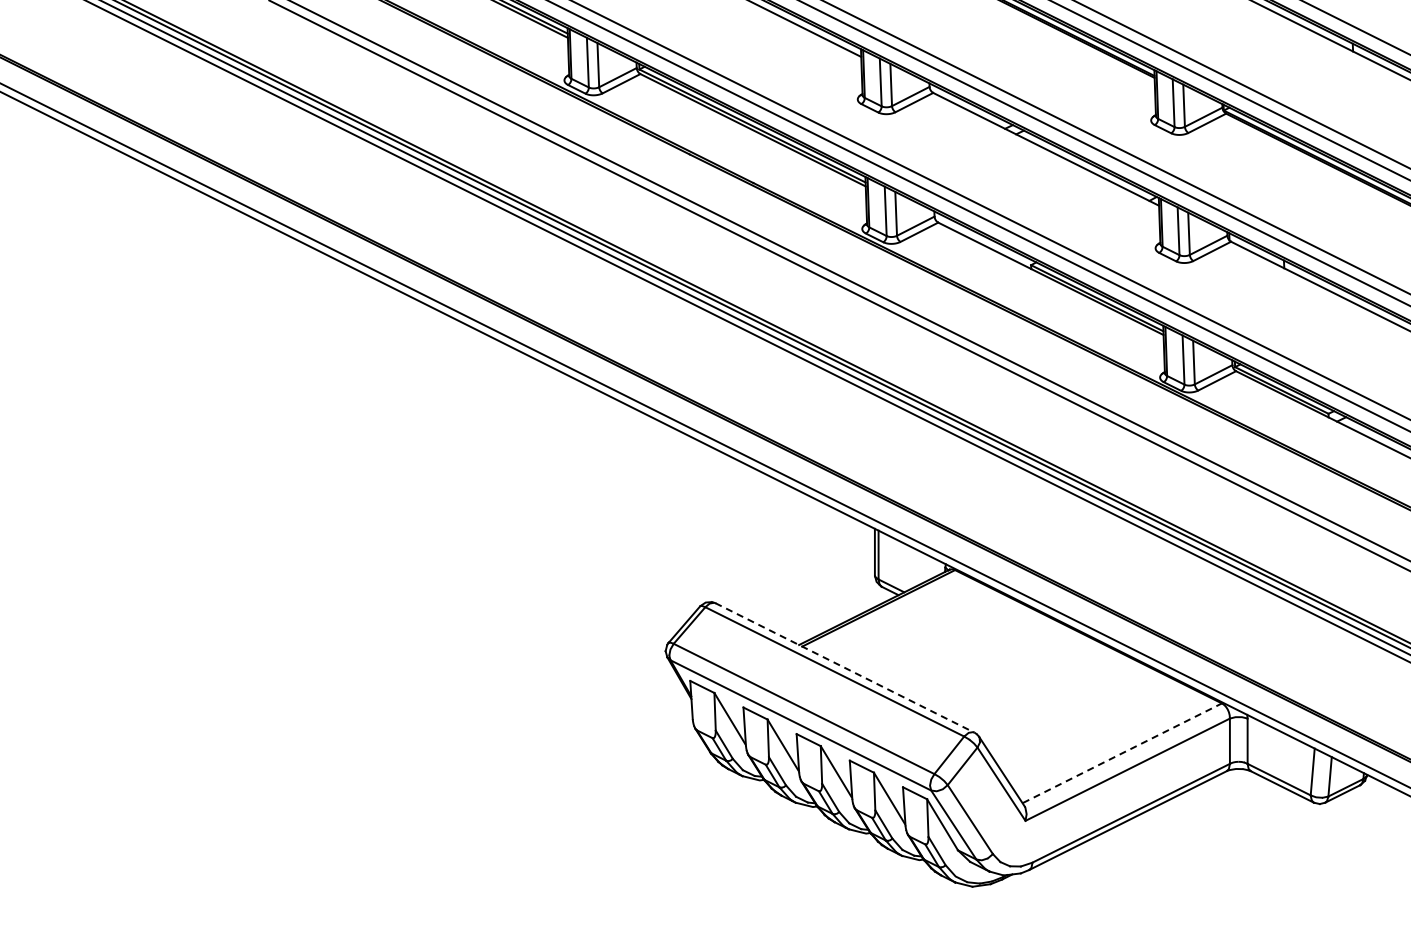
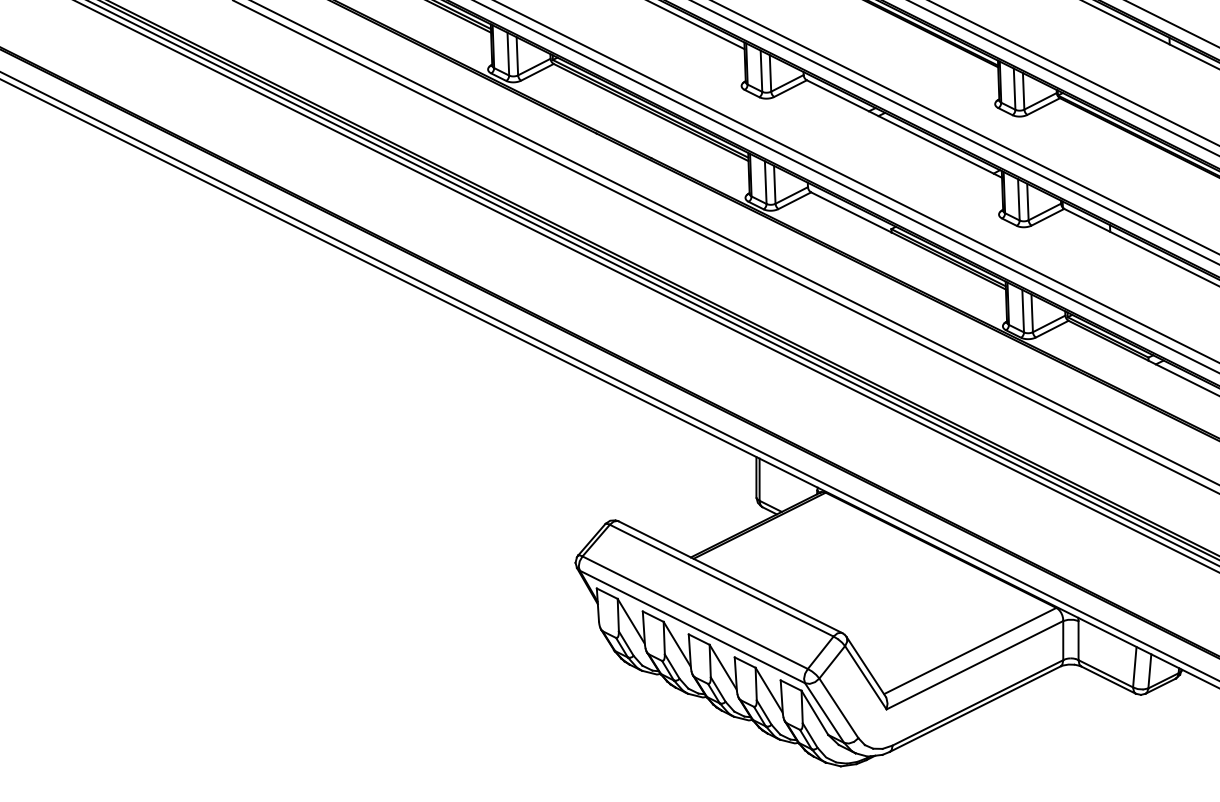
line: (844, 667) -> (730, 576), dashed -> solid
line: (1122, 752) -> (970, 650), dashed -> solid

